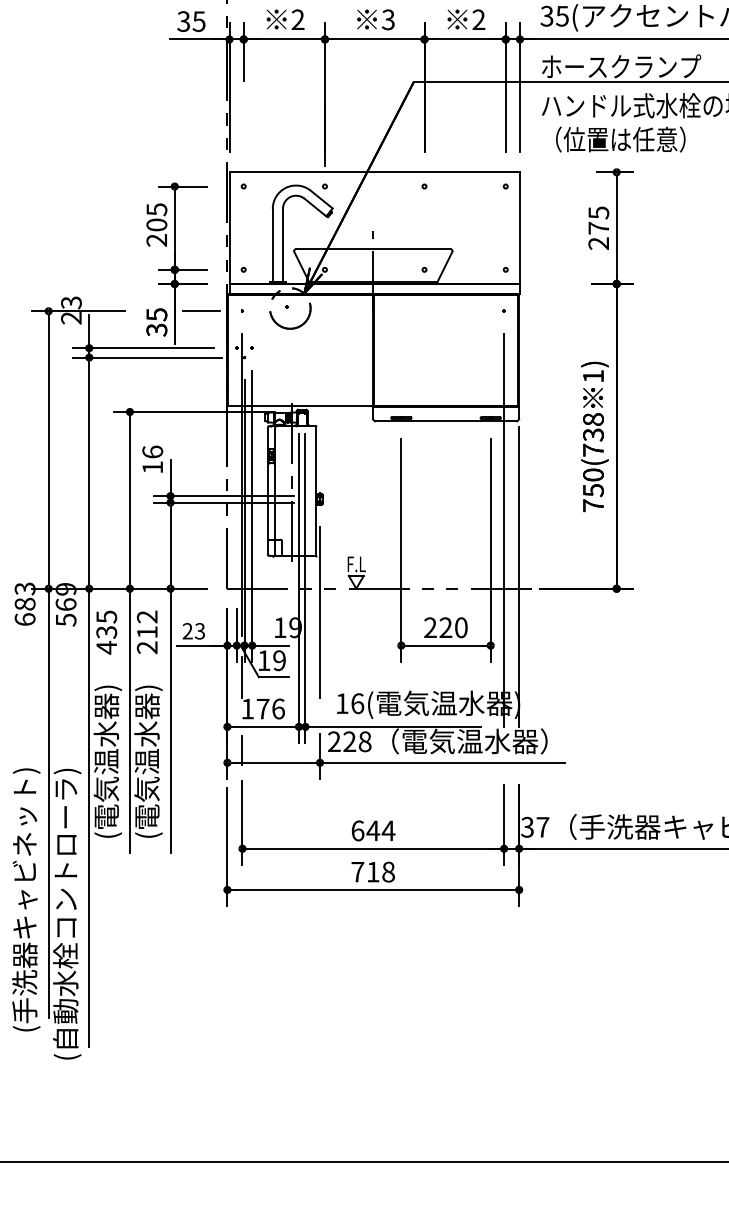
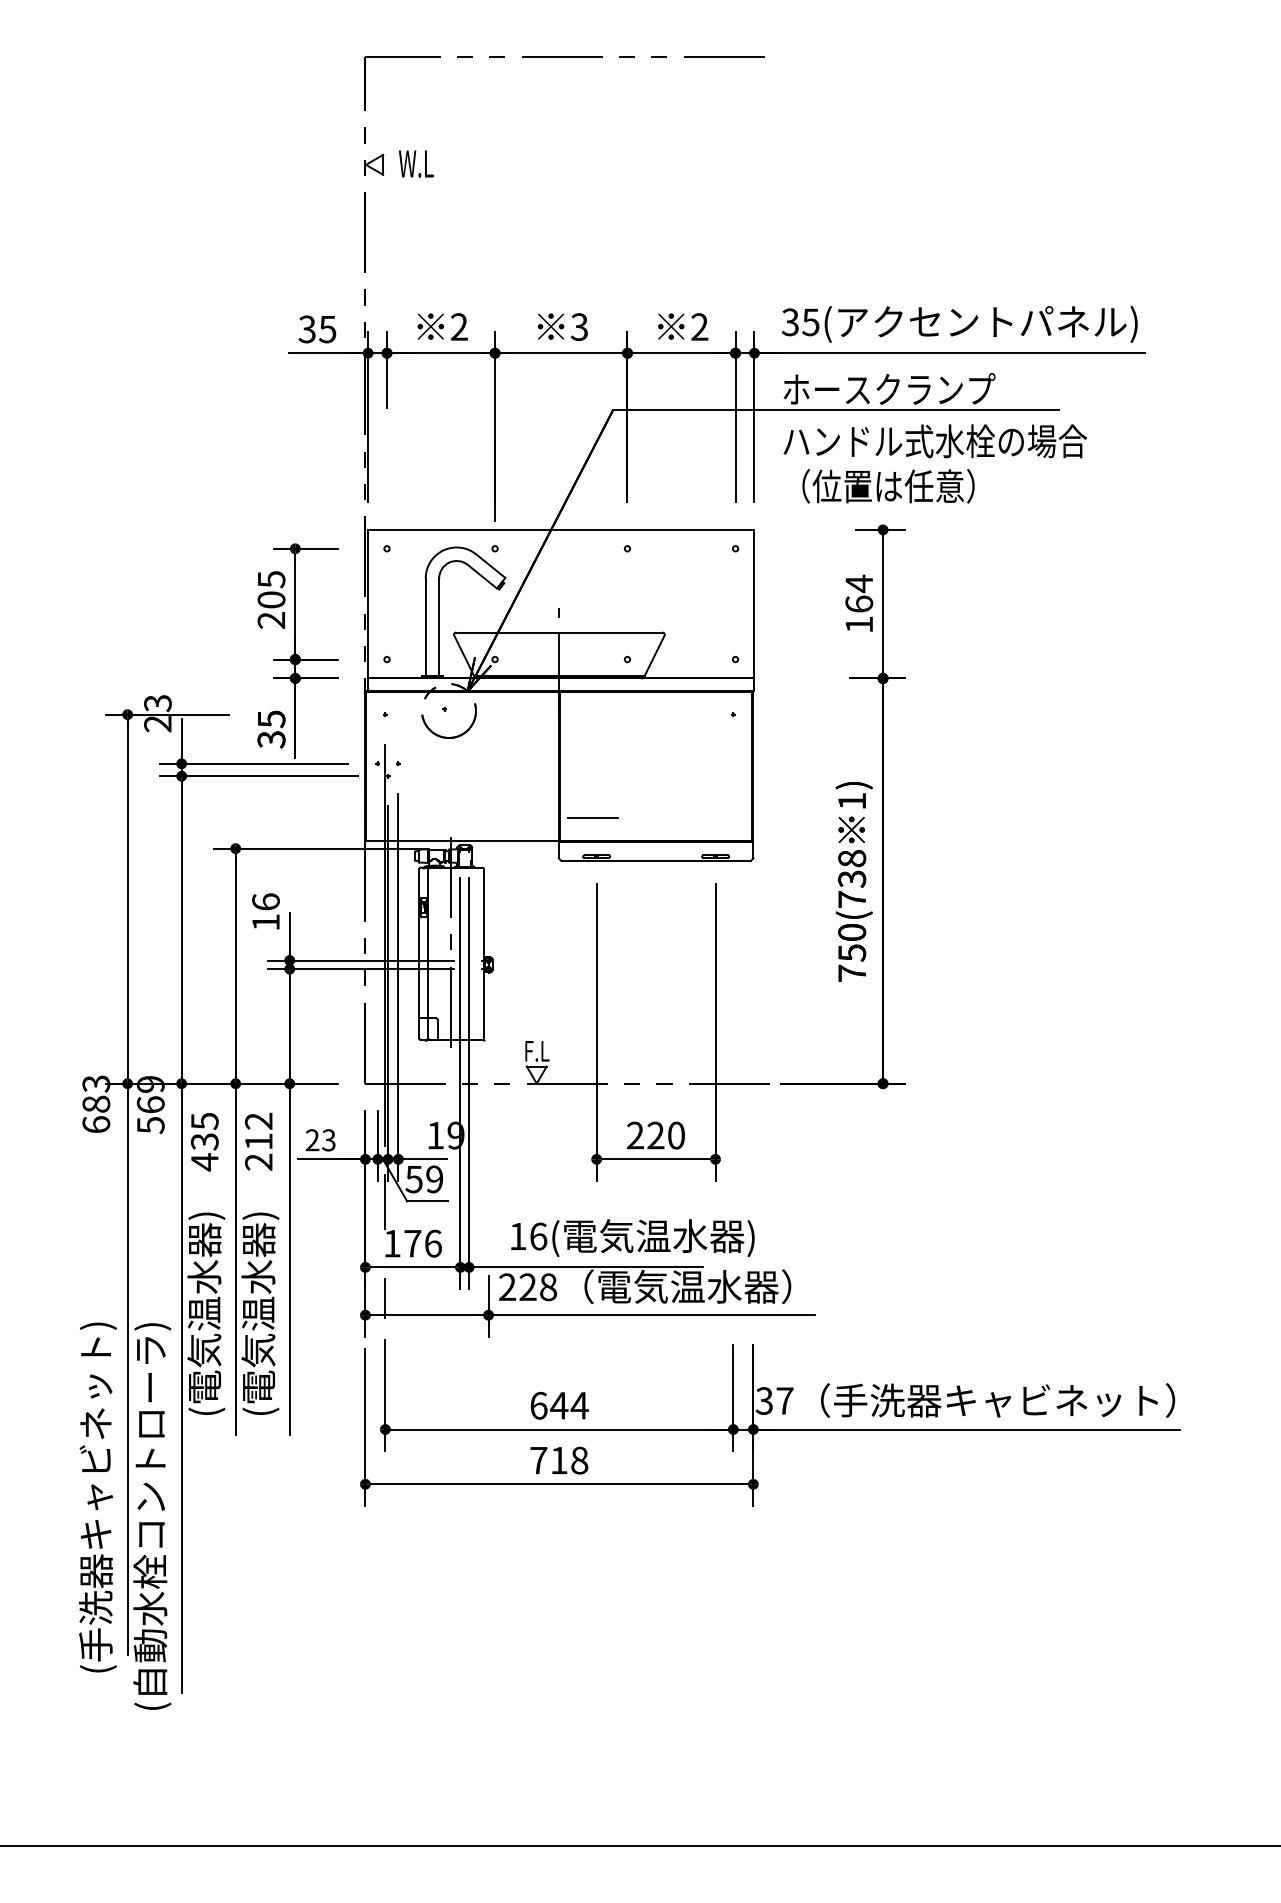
text: (598, 227) -> (859, 603), 275 -> 164
line: (201, 311) -> (592, 817), moved
line: (504, 529) -> (733, 1005), removed
line: (519, 576) -> (753, 1067), removed
line: (320, 612) -> (488, 1115), removed
text: (263, 660) -> (413, 1179), 19 -> 59

